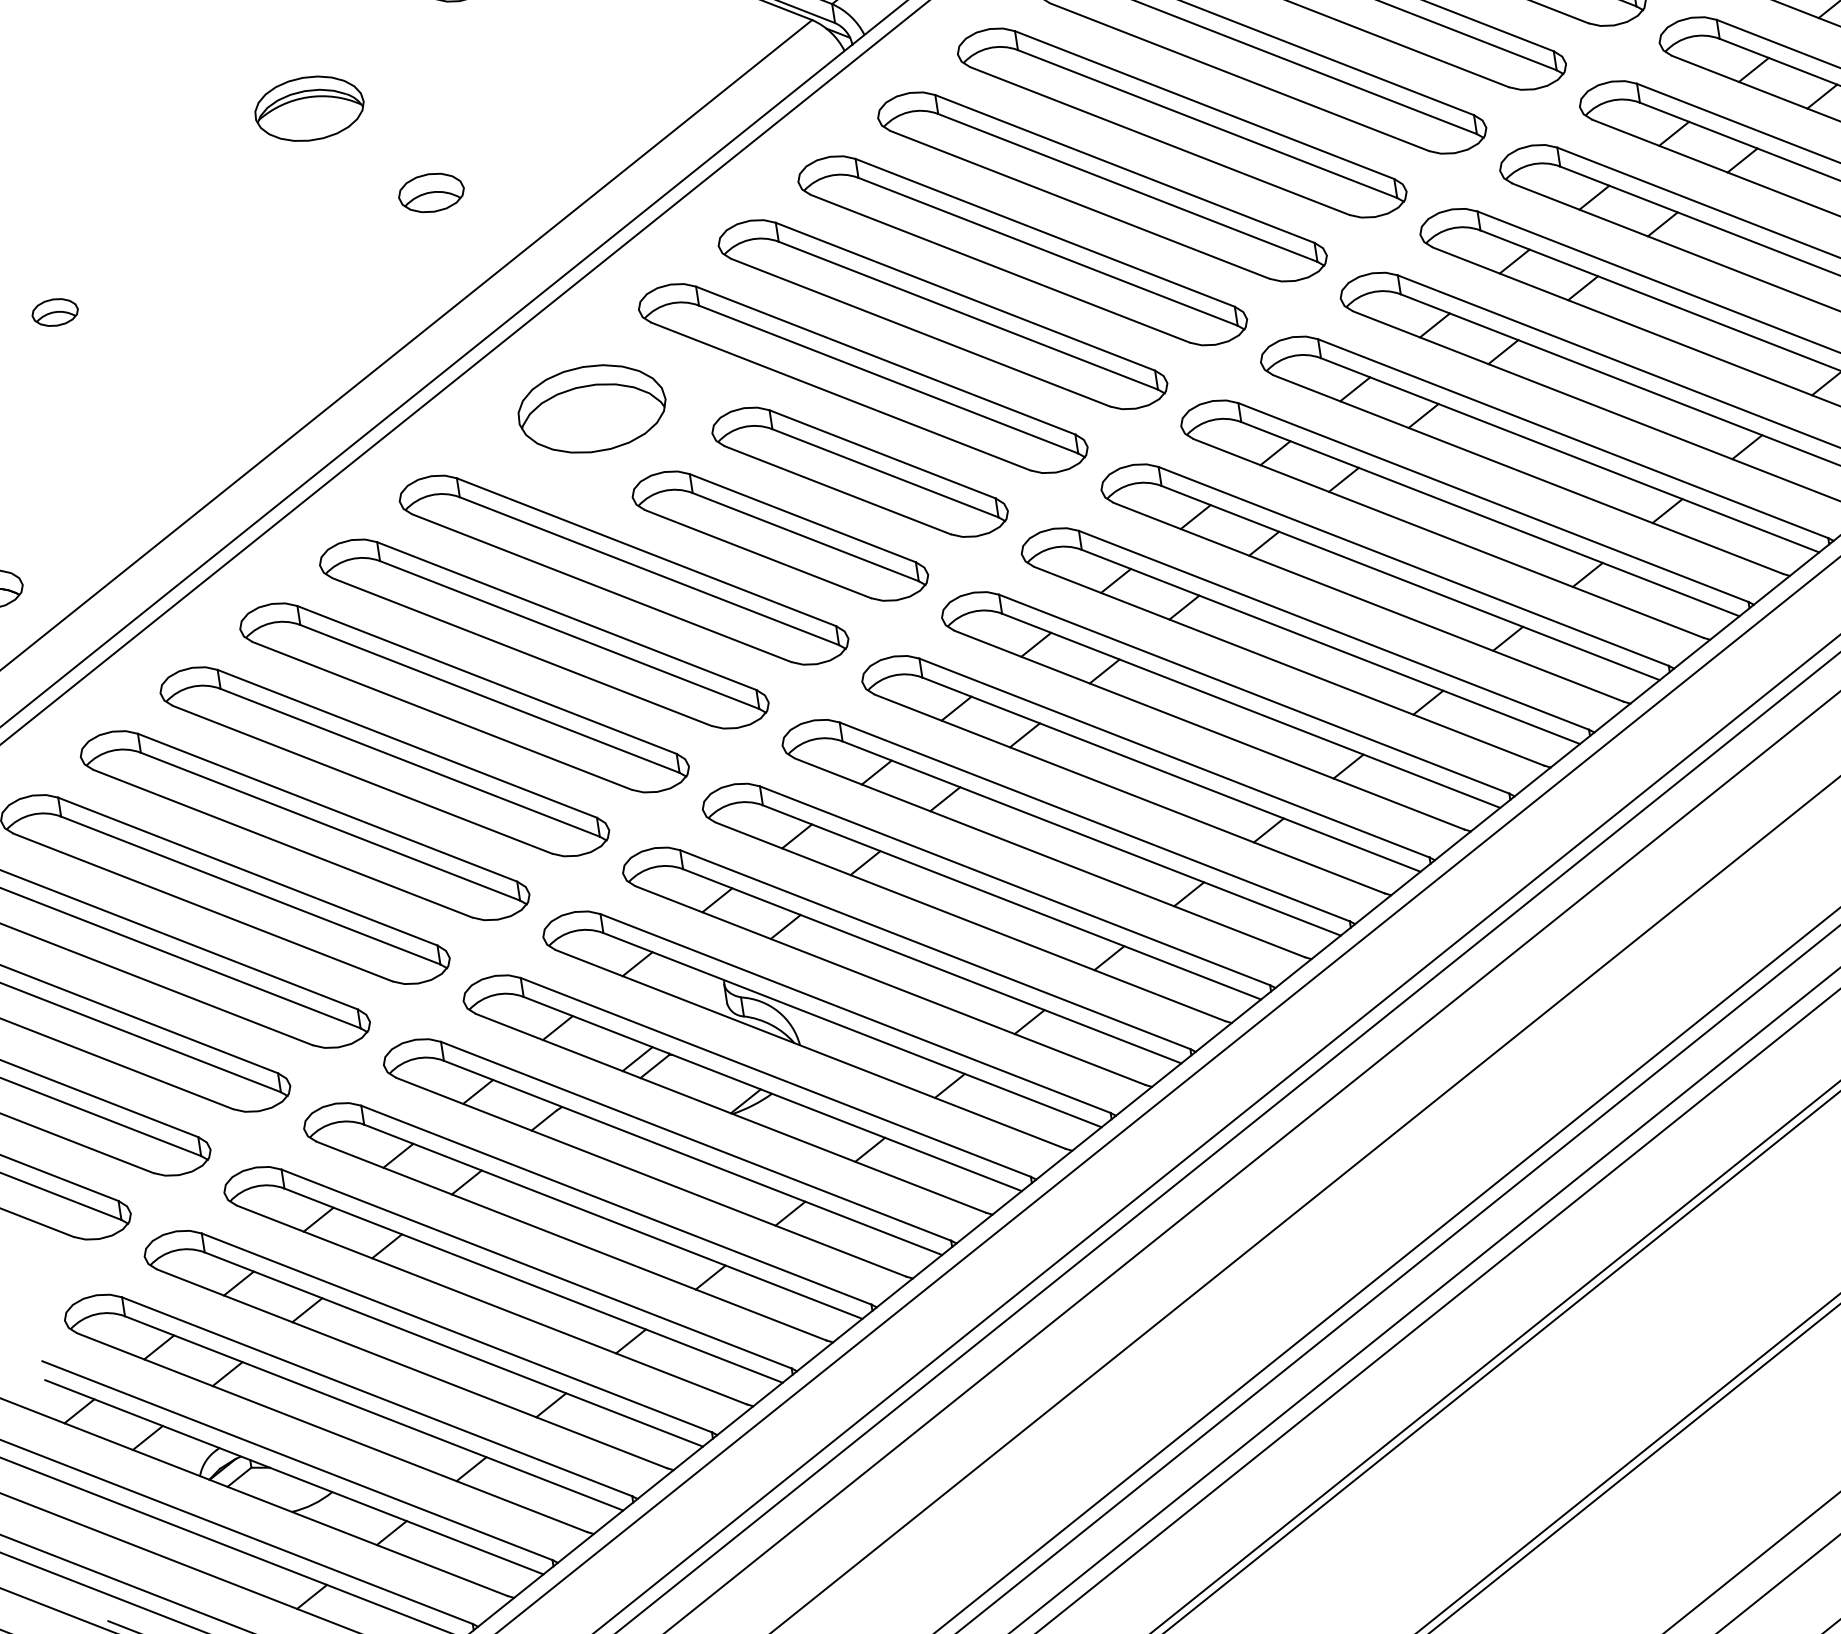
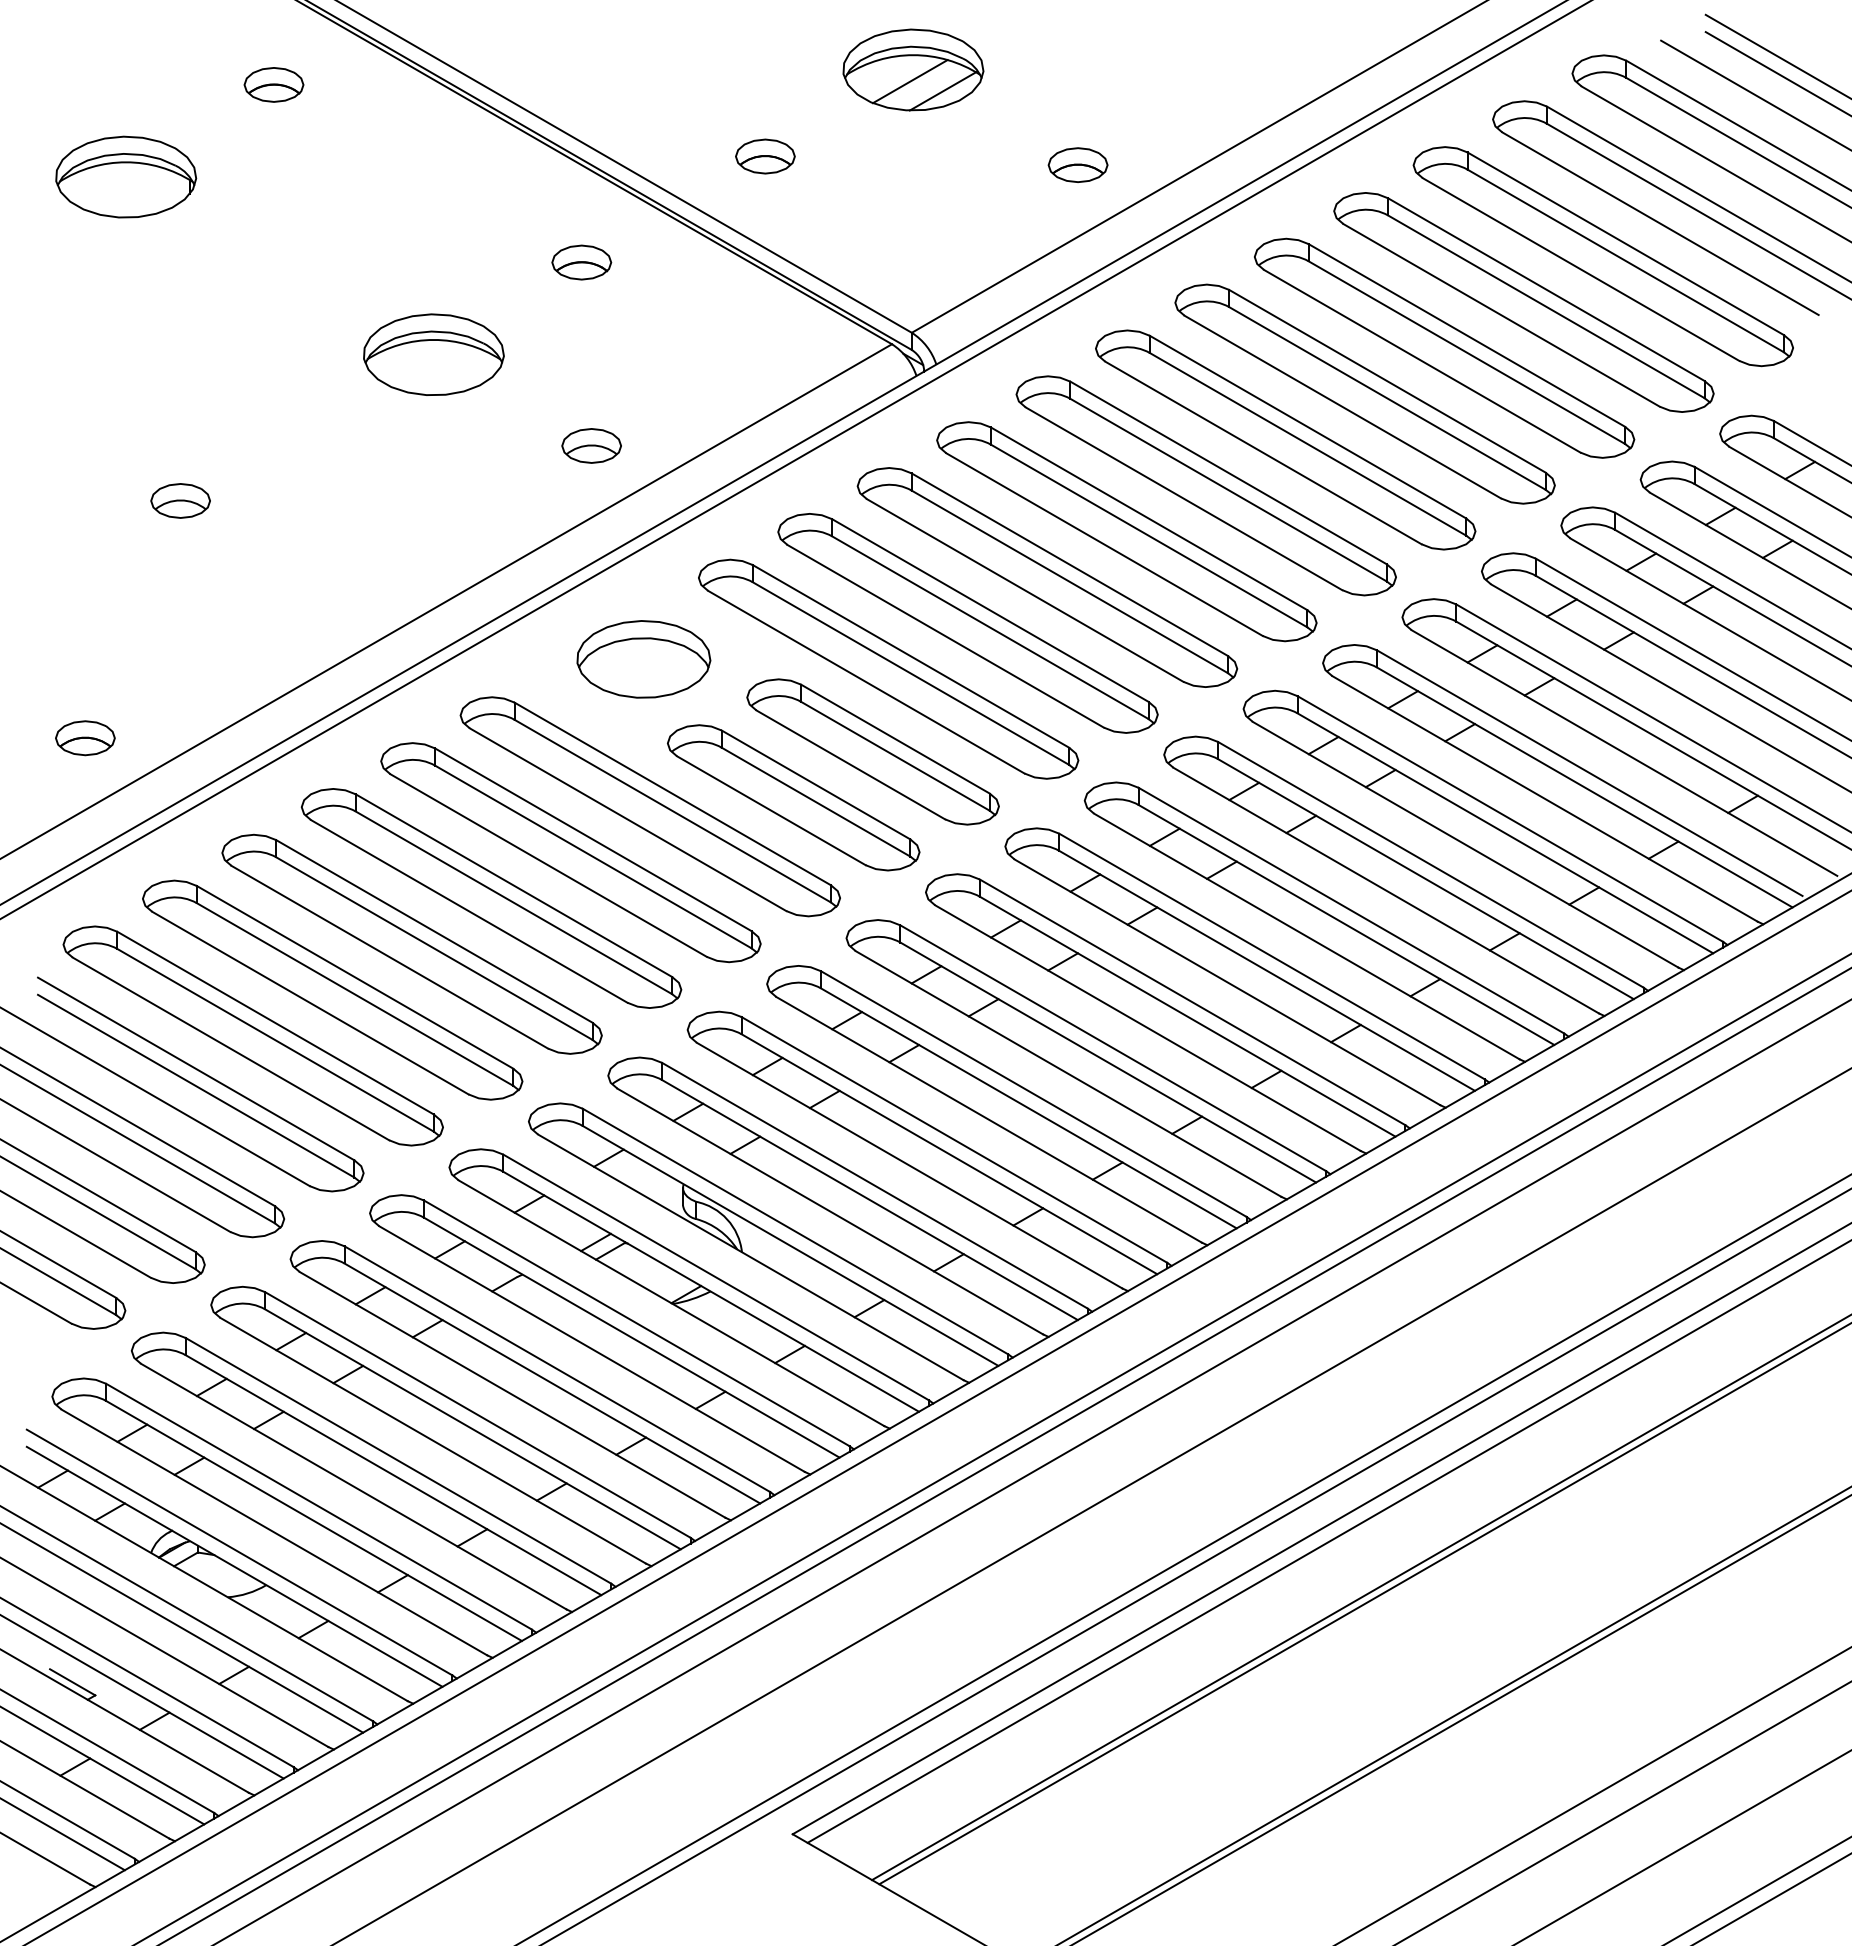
part: (309, 108) -> (433, 354), size x1.43
part: (431, 192) -> (591, 445), moved
part: (55, 312) -> (180, 500), size x1.43

